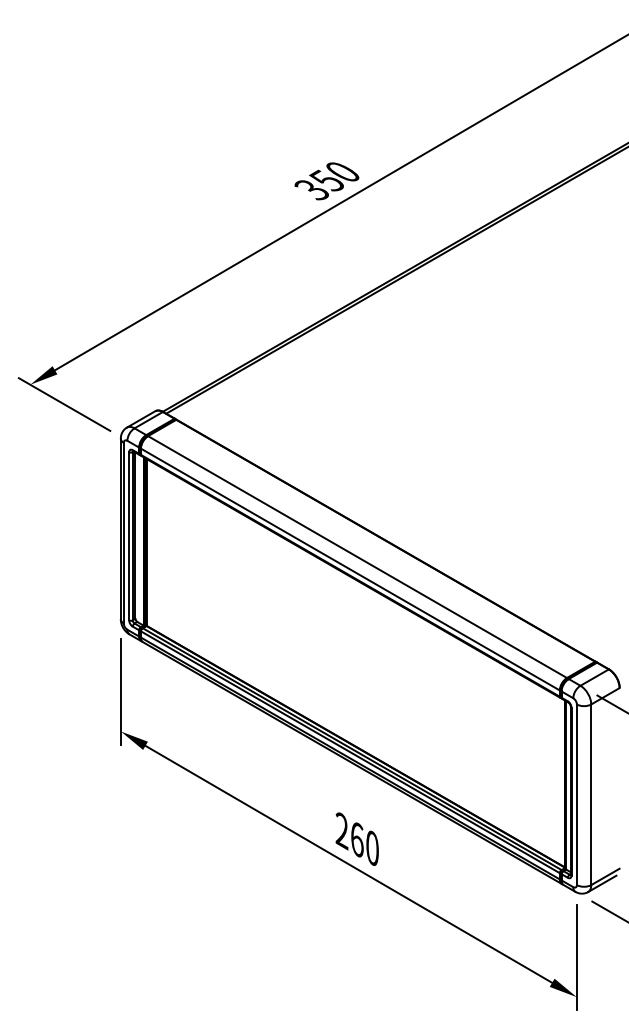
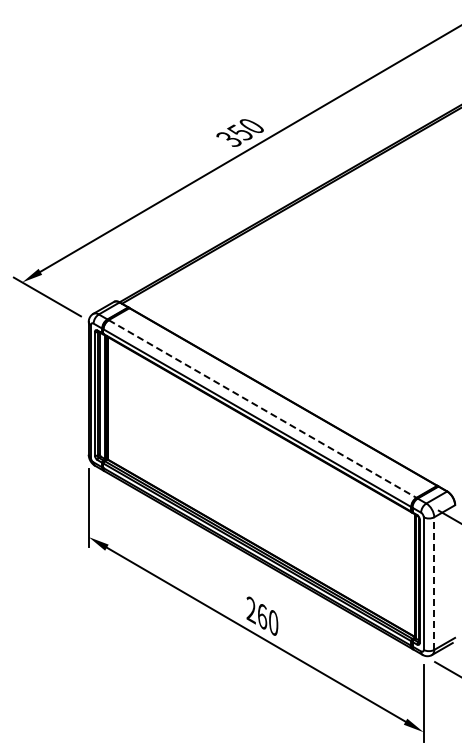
line: (357, 557) -> (262, 409), solid -> dashed
line: (591, 794) -> (434, 583), solid -> dashed

